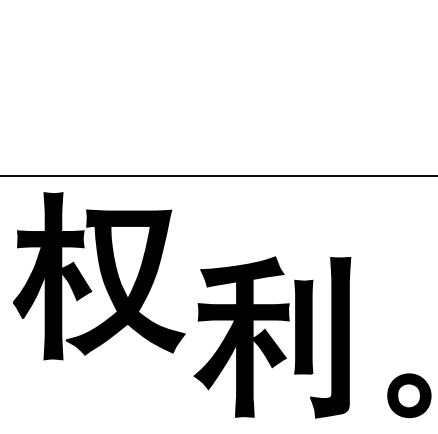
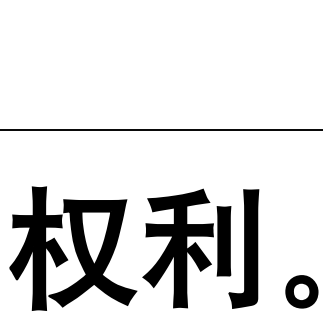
part: (99, 275) -> (73, 248), moved

